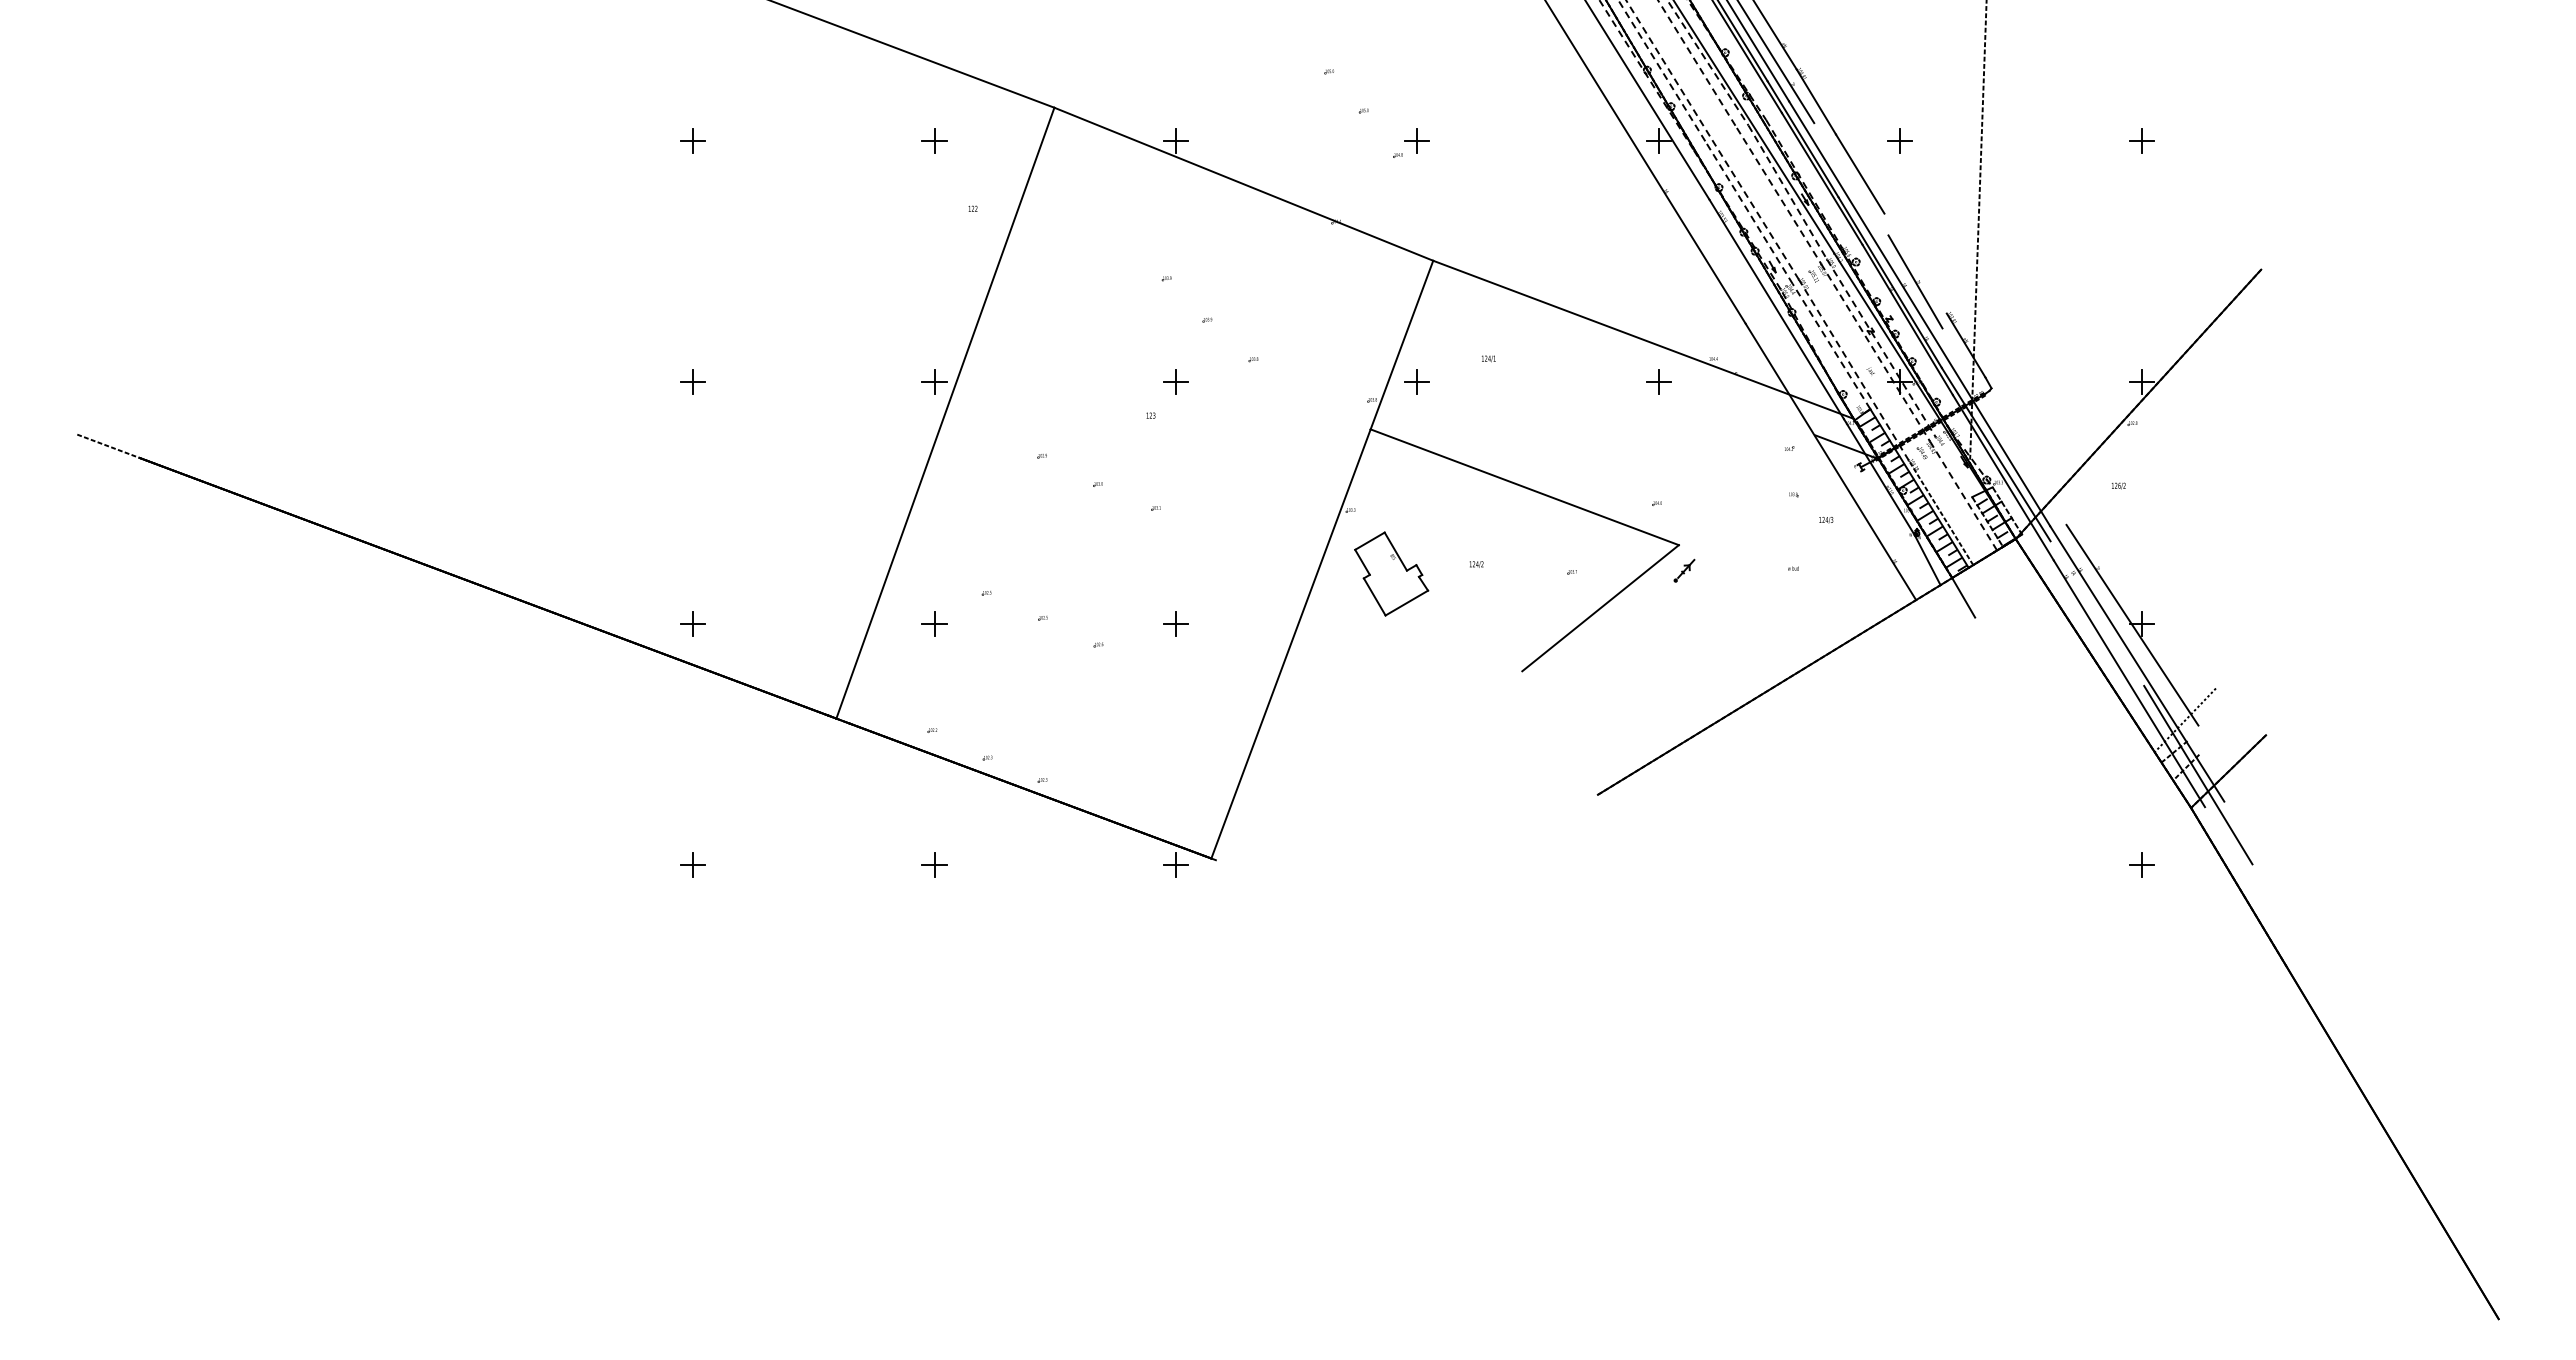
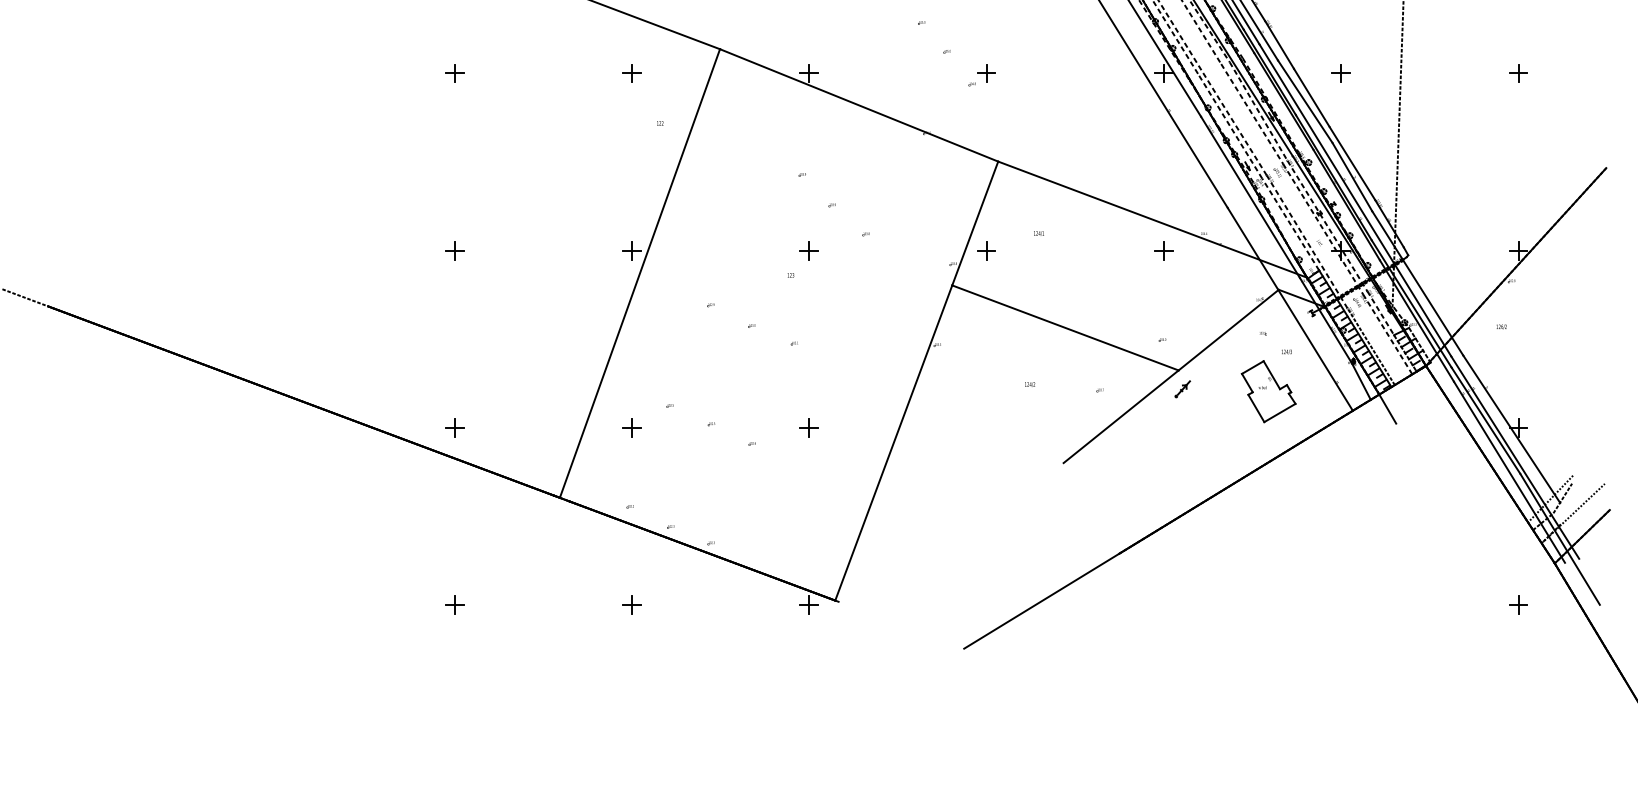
line: (1851, 179) -> (1305, 101), added
line: (1915, 263) -> (1352, 163), added
line: (2004, 426) -> (1417, 283), added
line: (1953, 467) -> (1380, 313), added
line: (1746, 490) -> (1228, 330), added
part: (1391, 573) -> (1268, 391), moved
line: (2097, 613) -> (1486, 420), added
line: (2201, 719) -> (1562, 498), added
line: (2216, 739) -> (1573, 513), added
line: (1669, 750) -> (1171, 521), added

